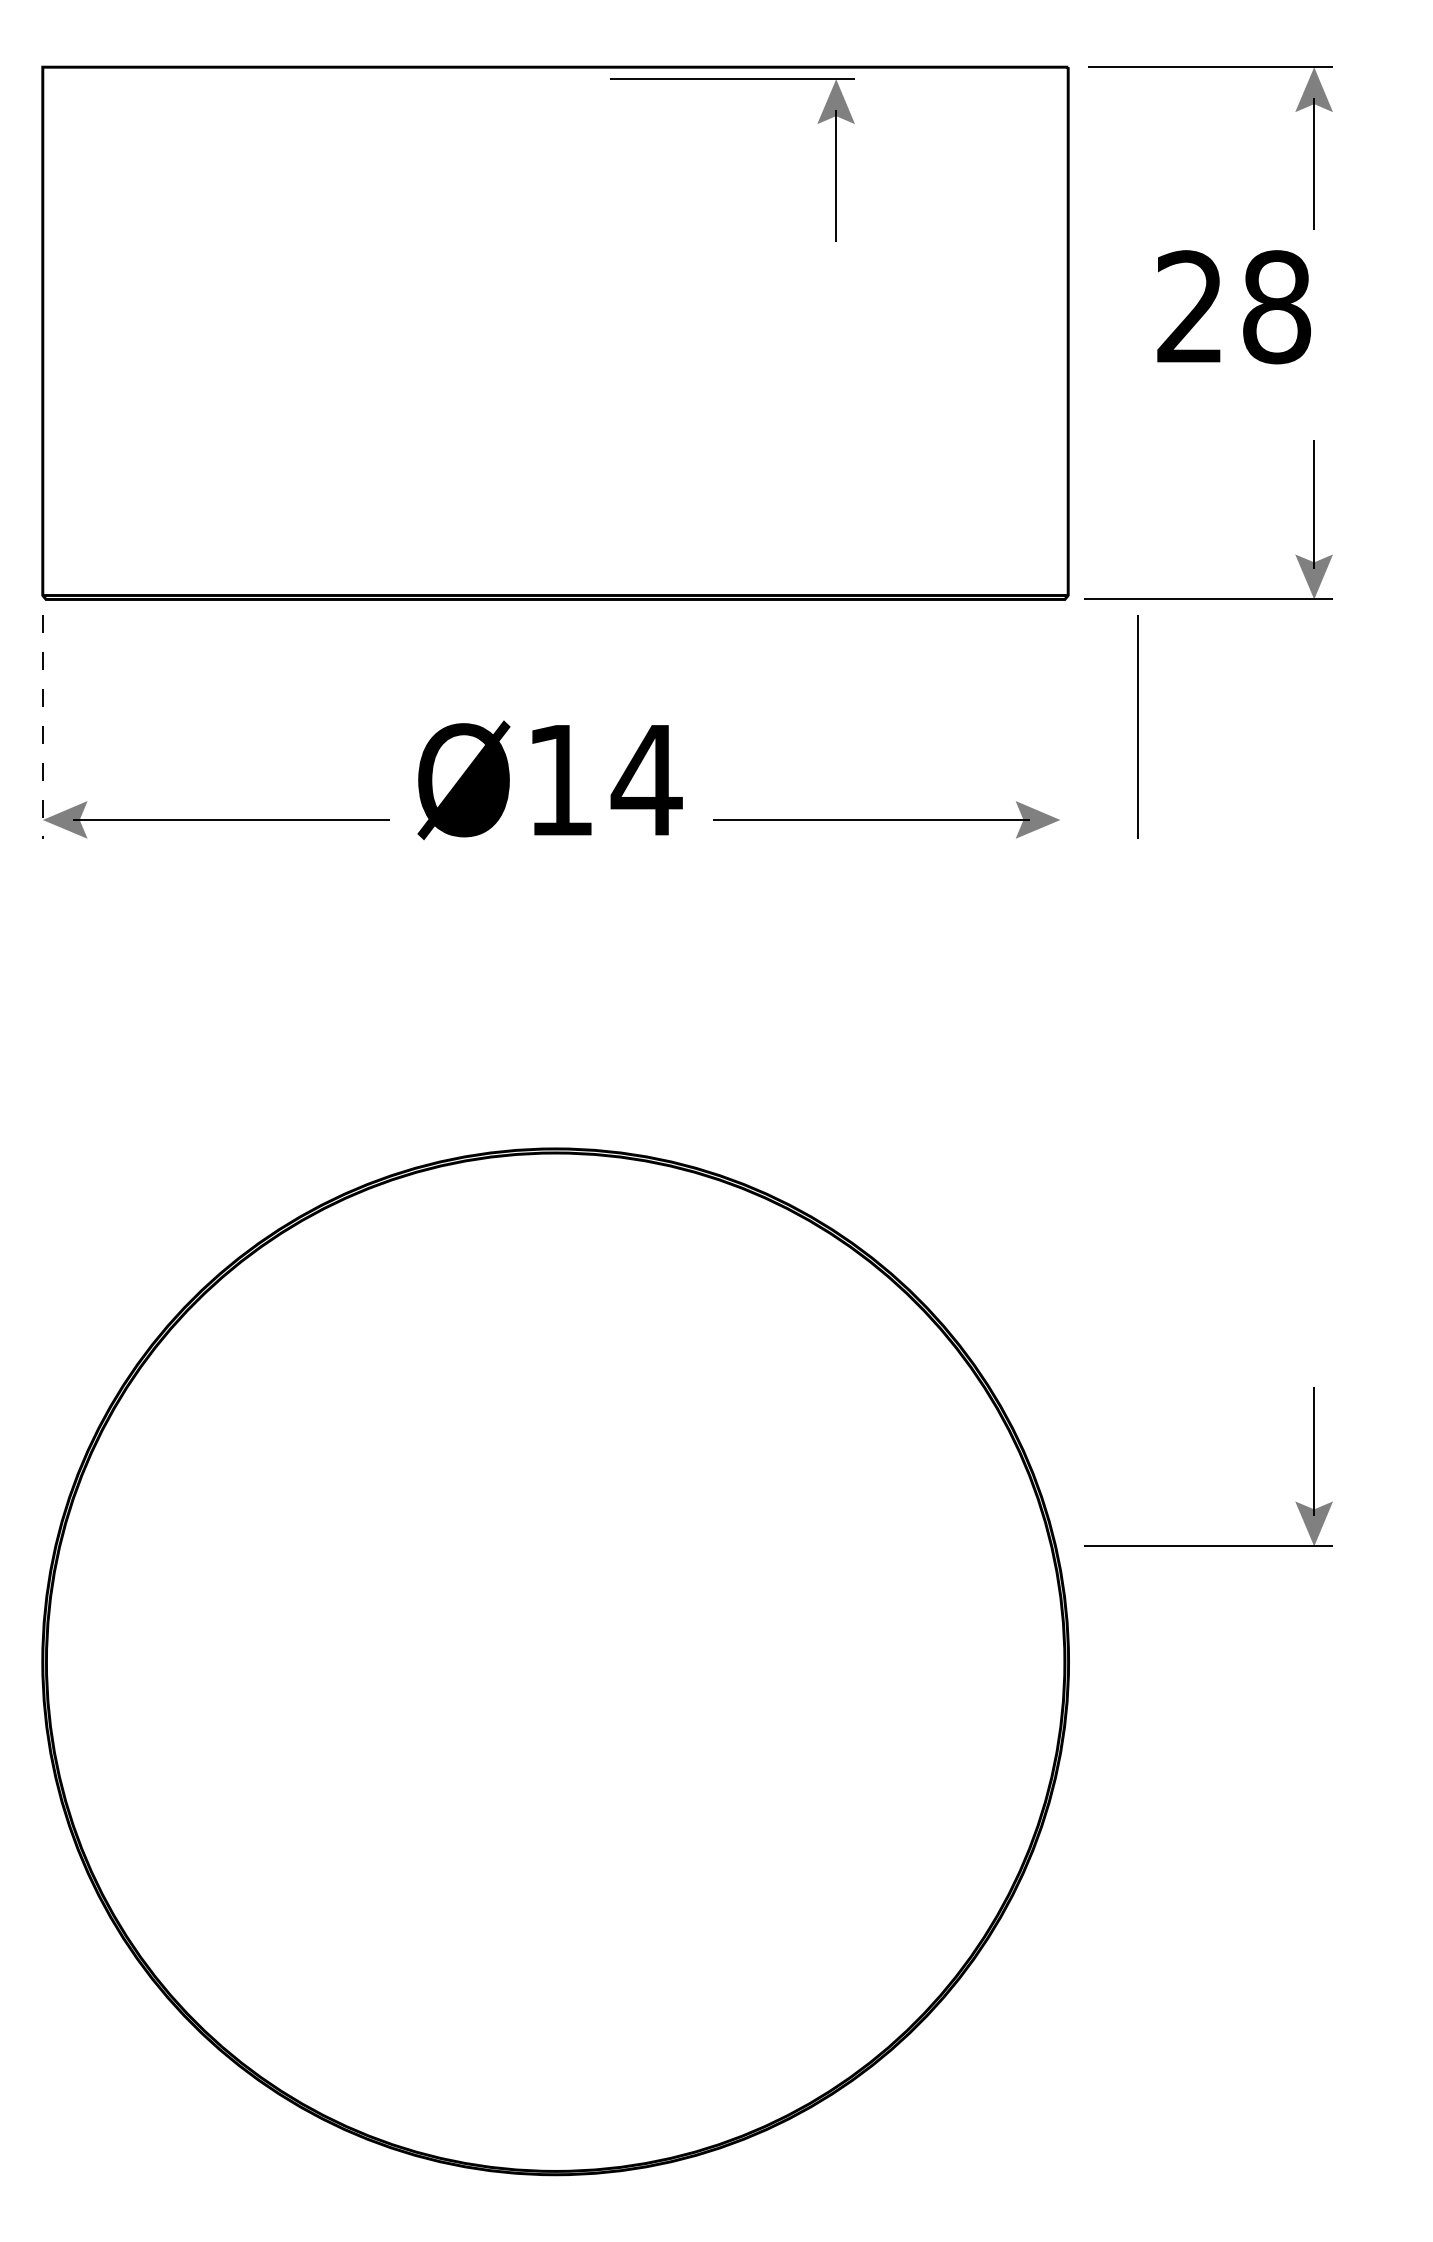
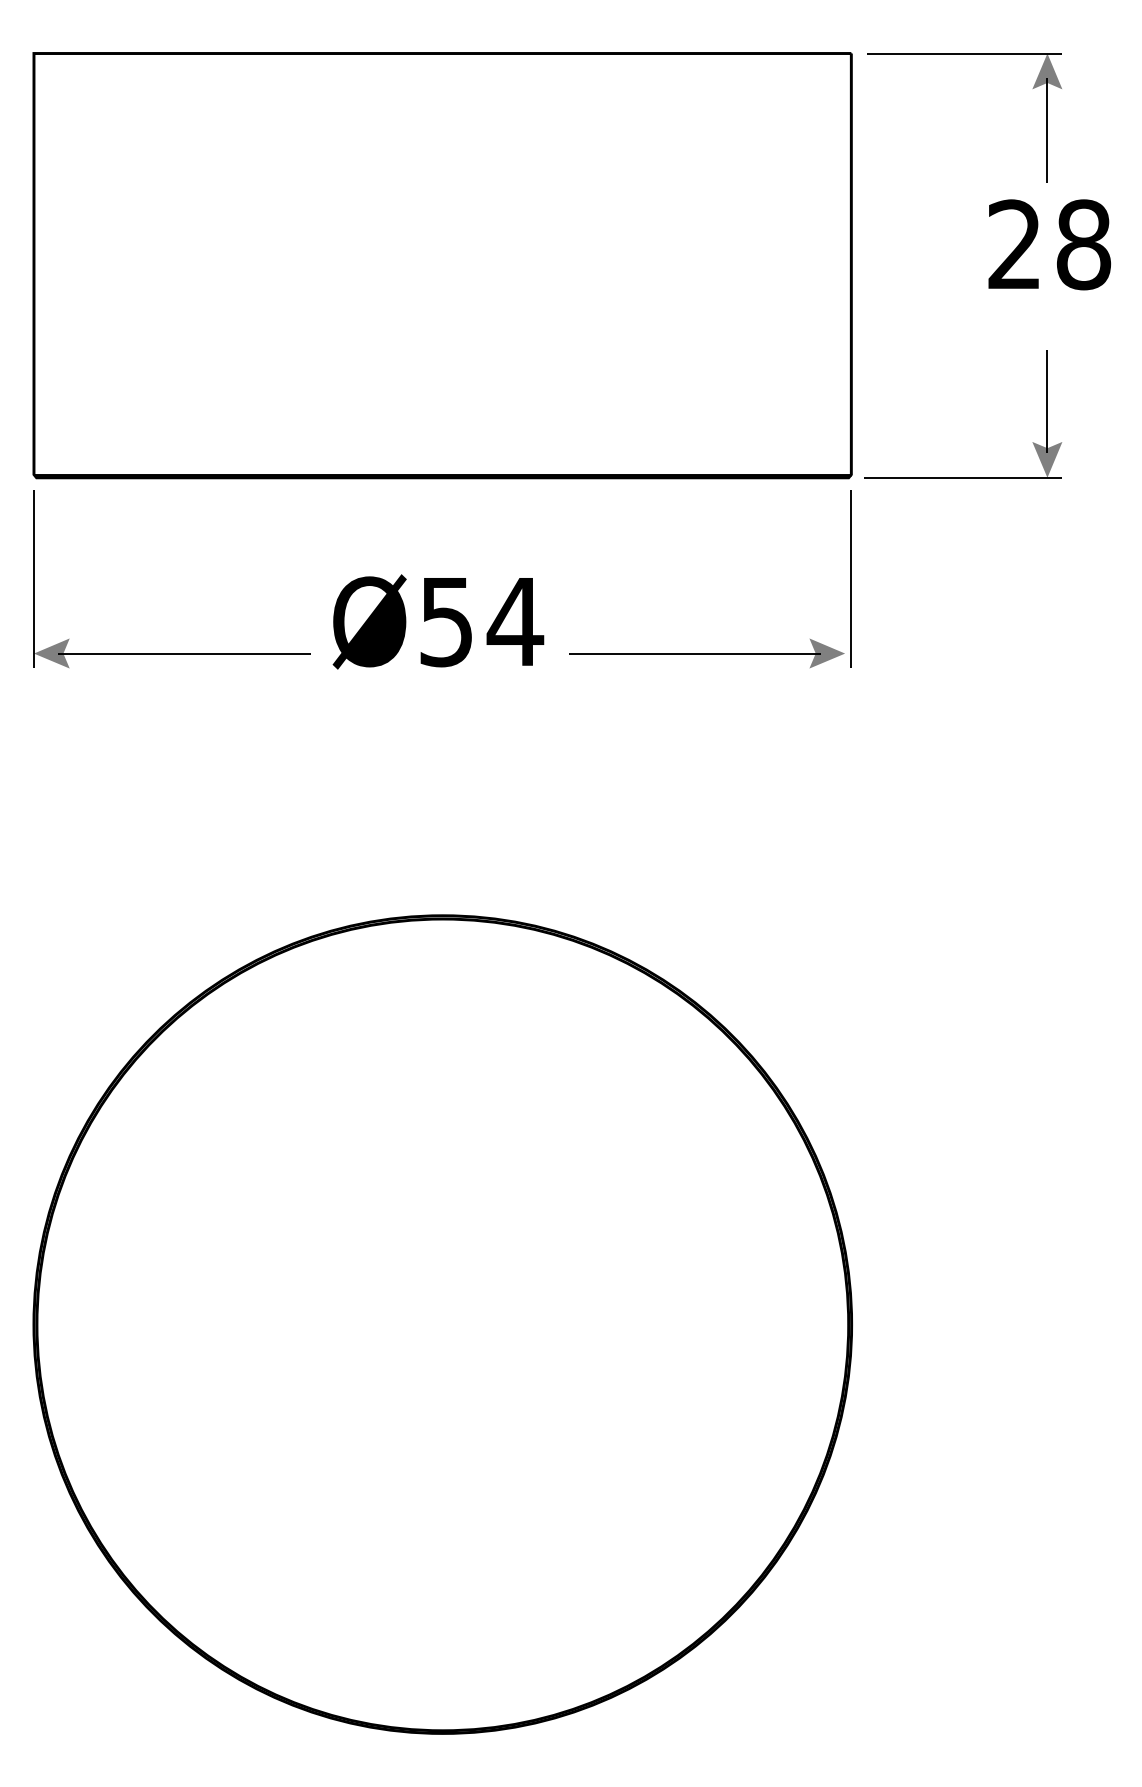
part: (732, 79) -> (583, 63), removed
text: (1233, 307) -> (1049, 245), moved
line: (42, 726) -> (33, 579), dashed -> solid
line: (1137, 726) -> (850, 579), moved
text: (560, 781) -> (446, 622), Ø14 -> Ø54
part: (1208, 1545) -> (963, 1231), removed

